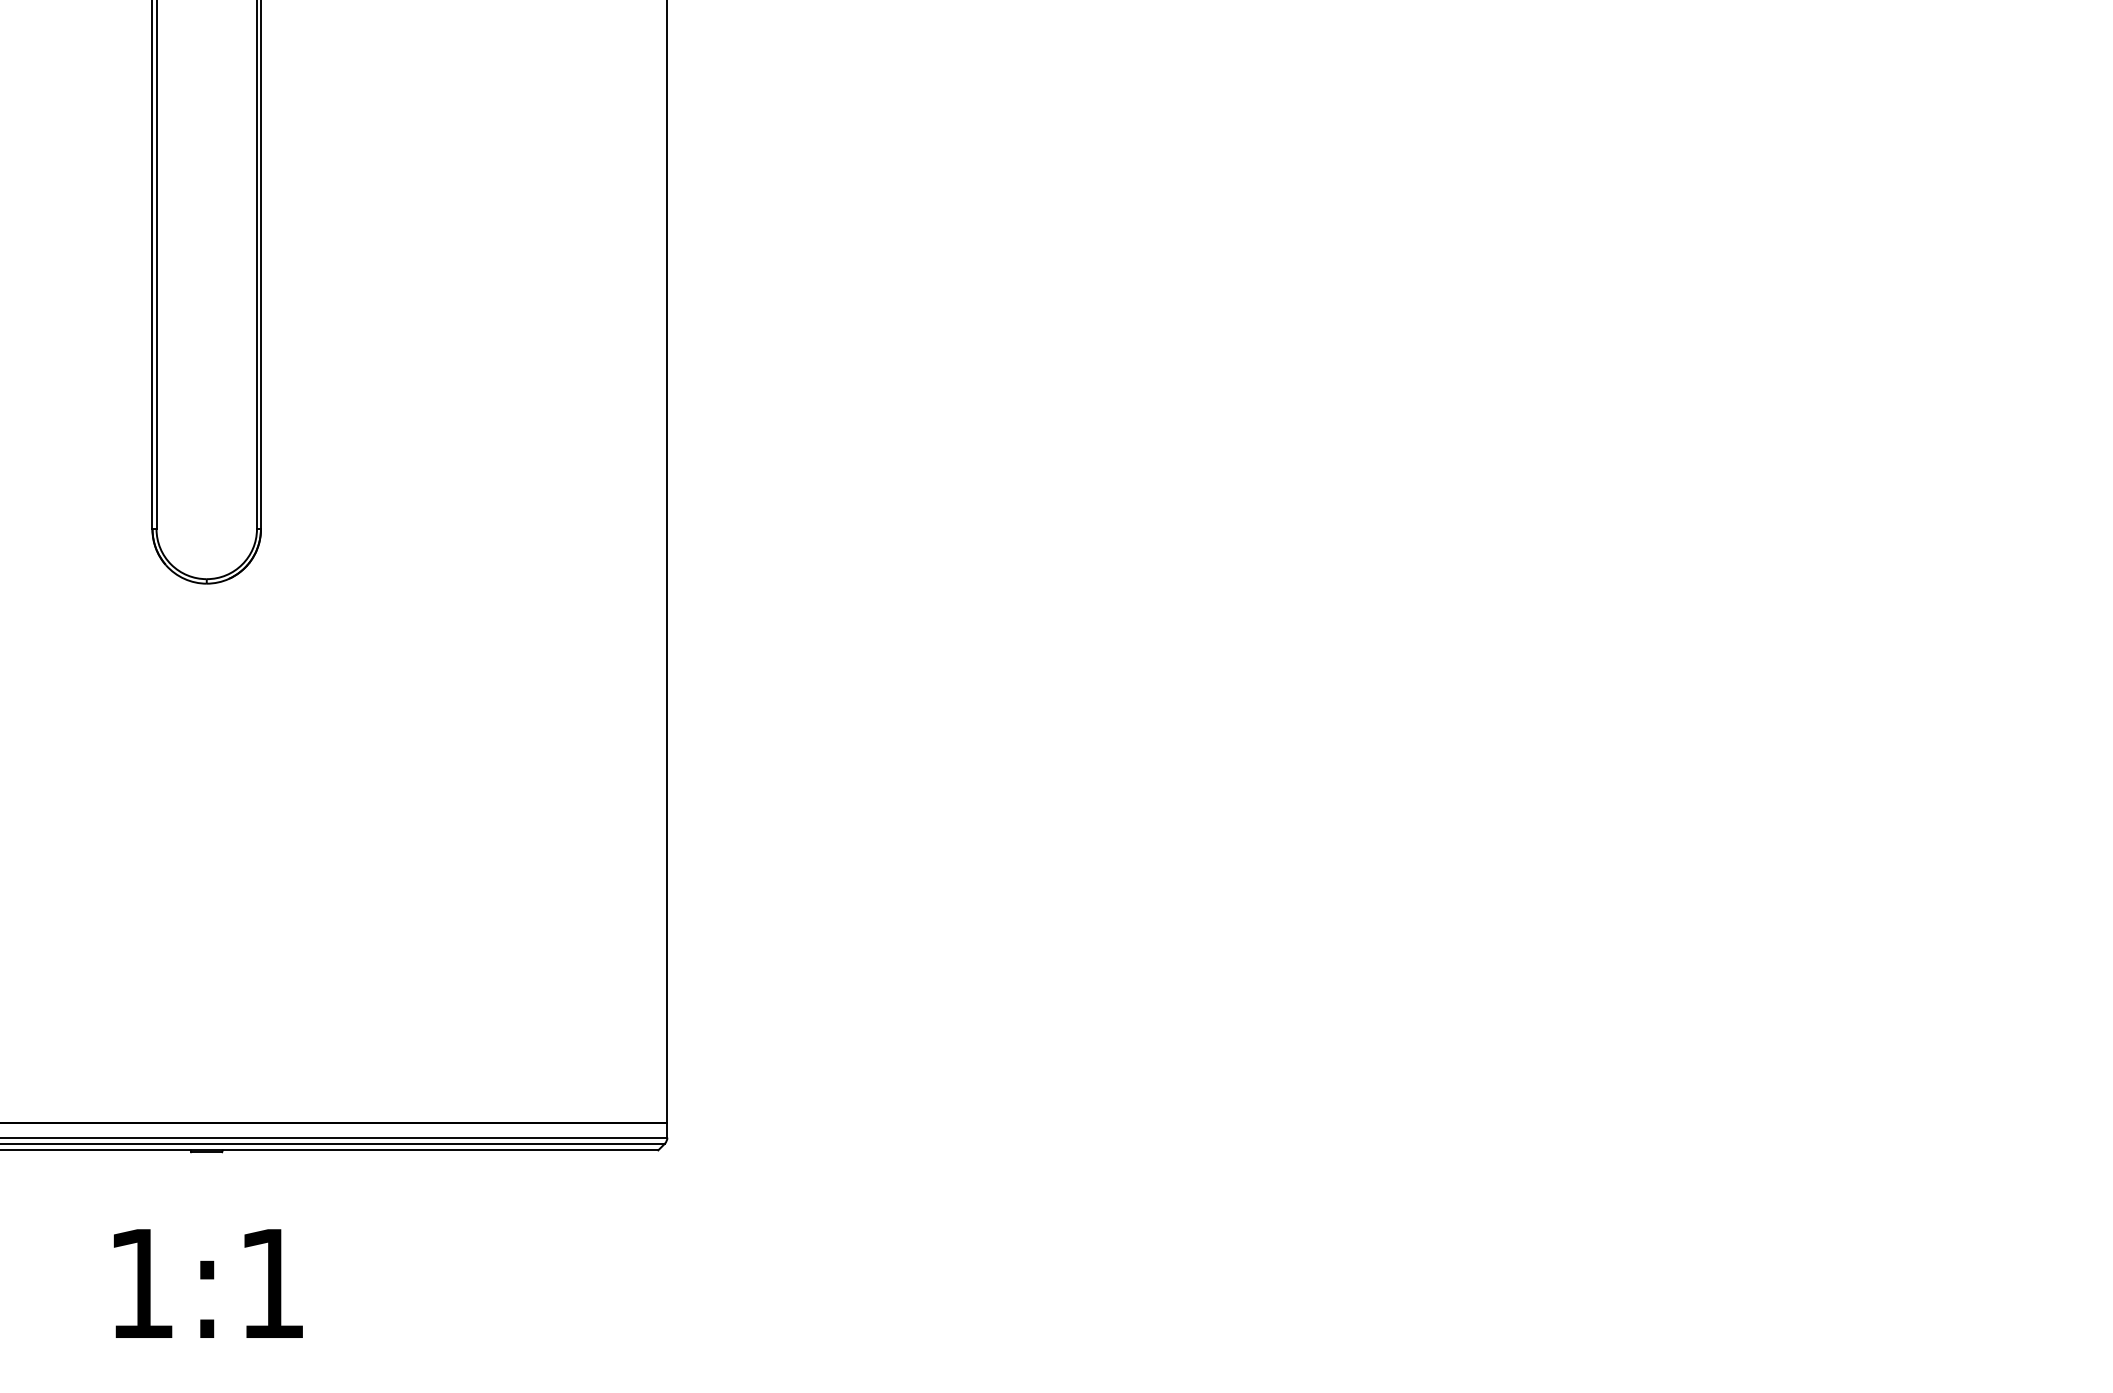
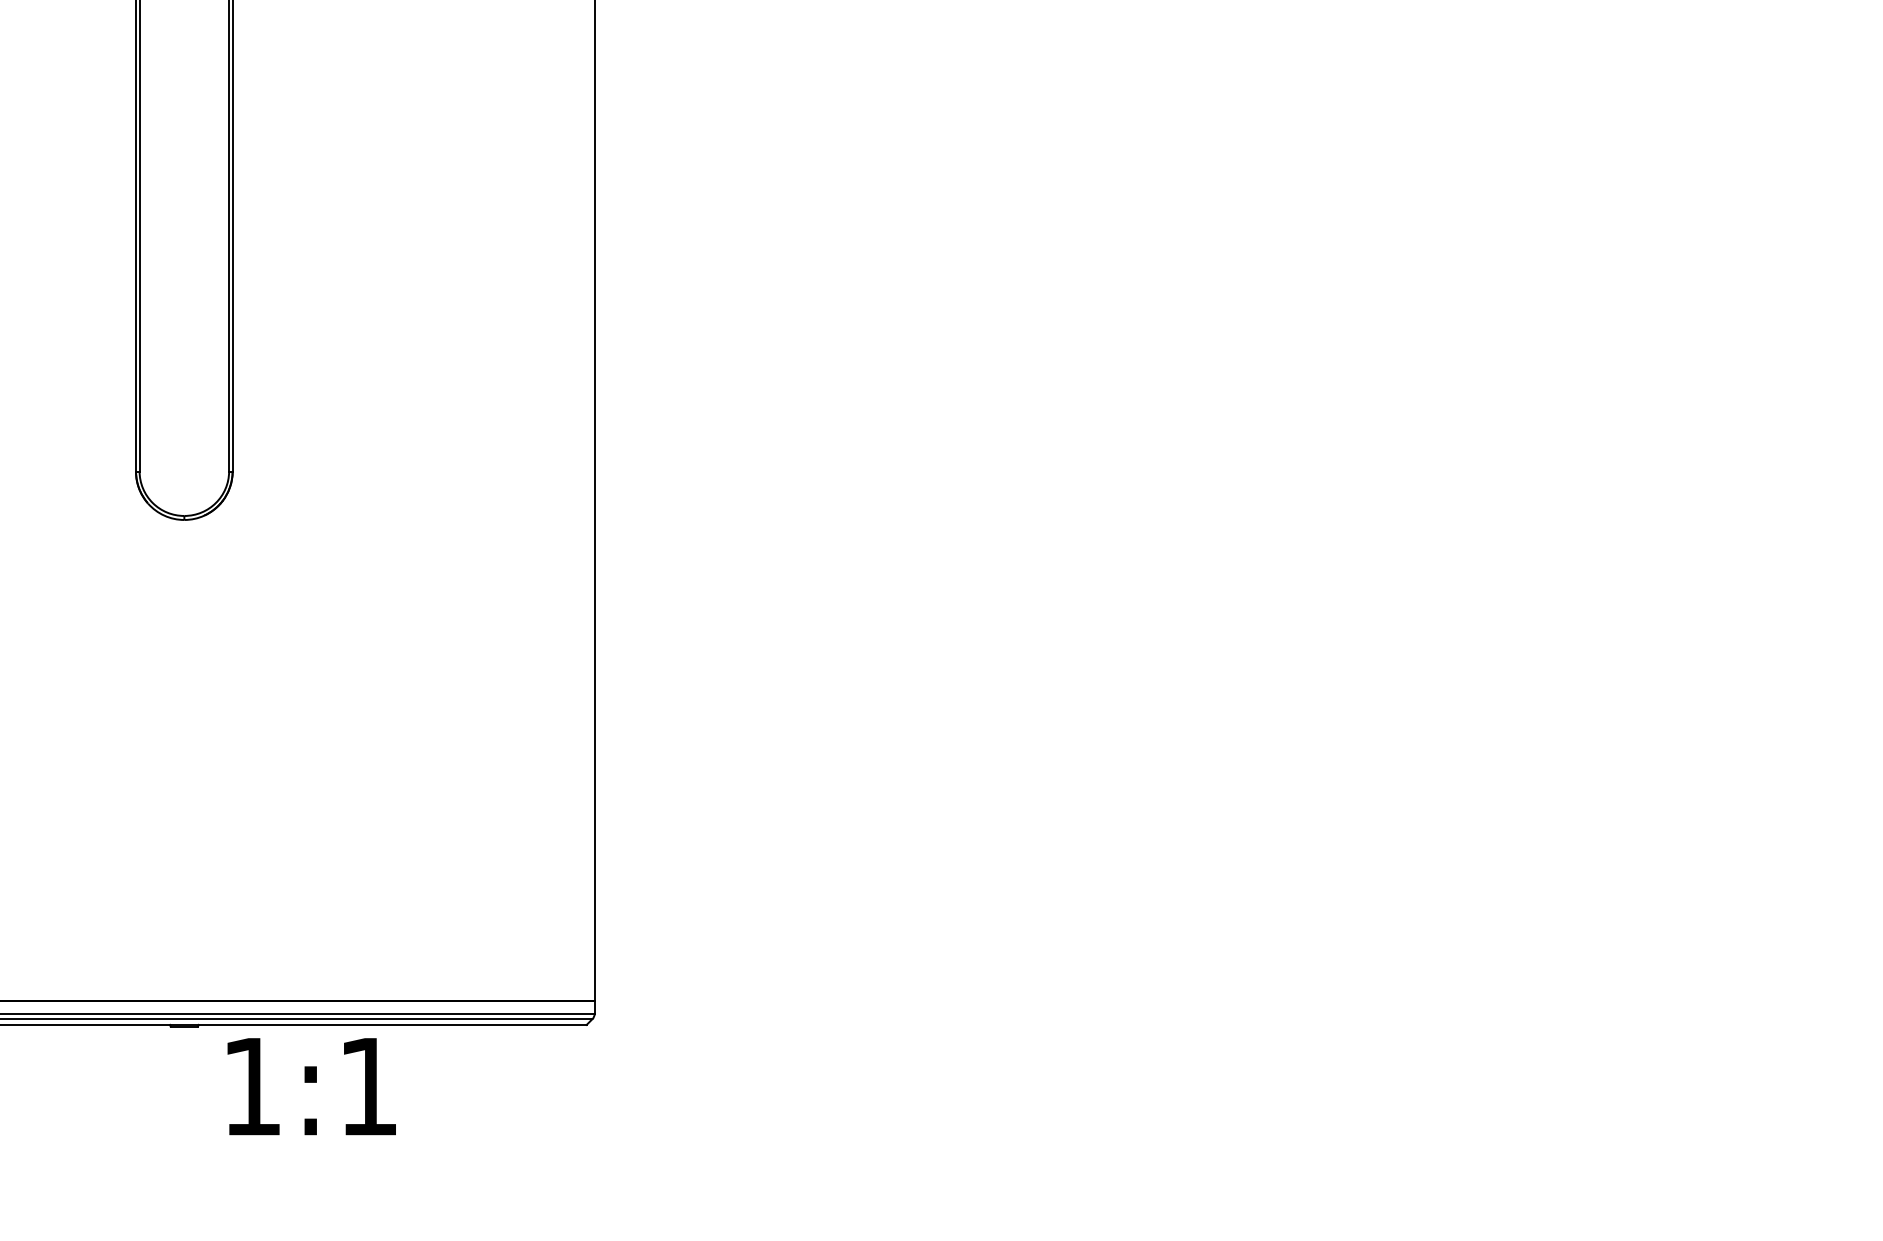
text: (208, 1283) -> (311, 1086), moved

